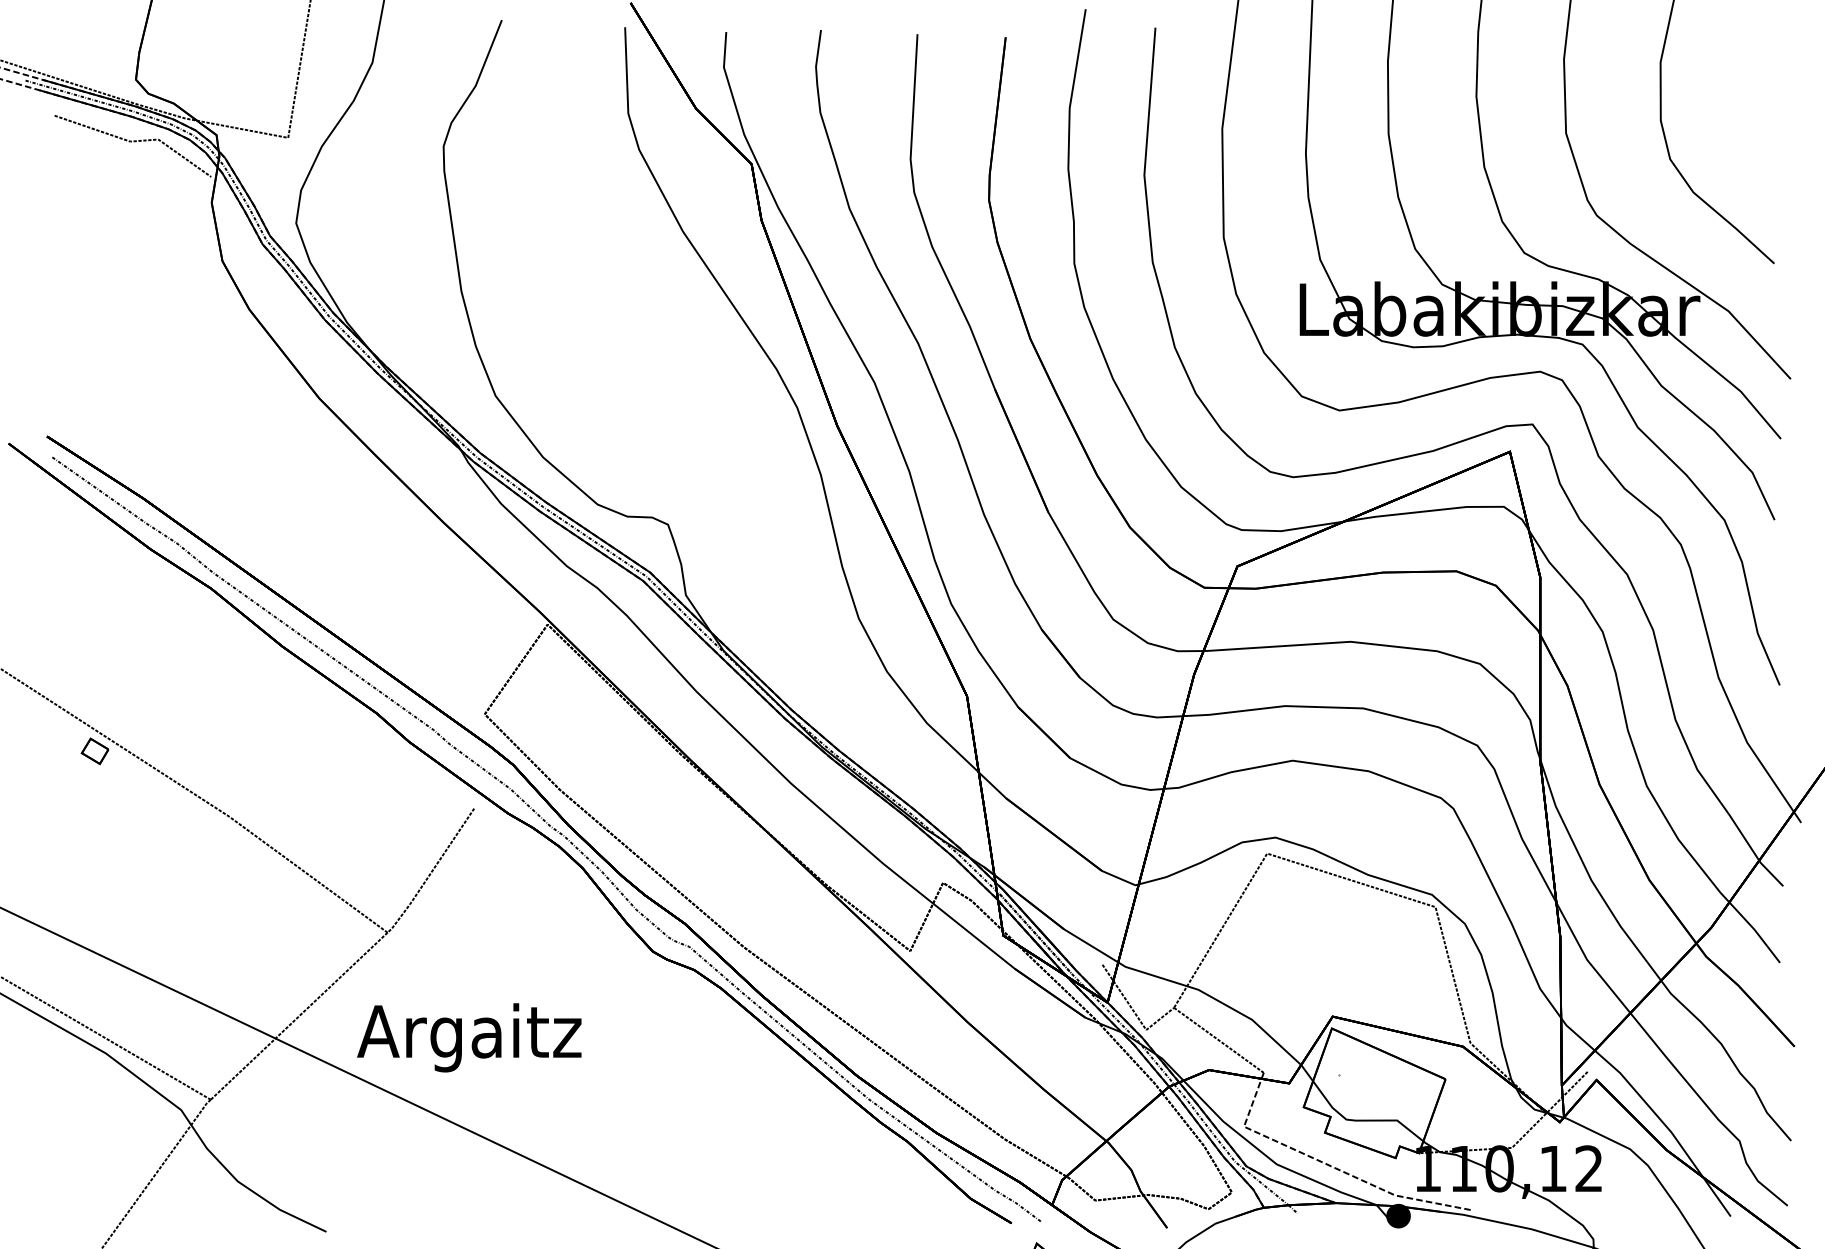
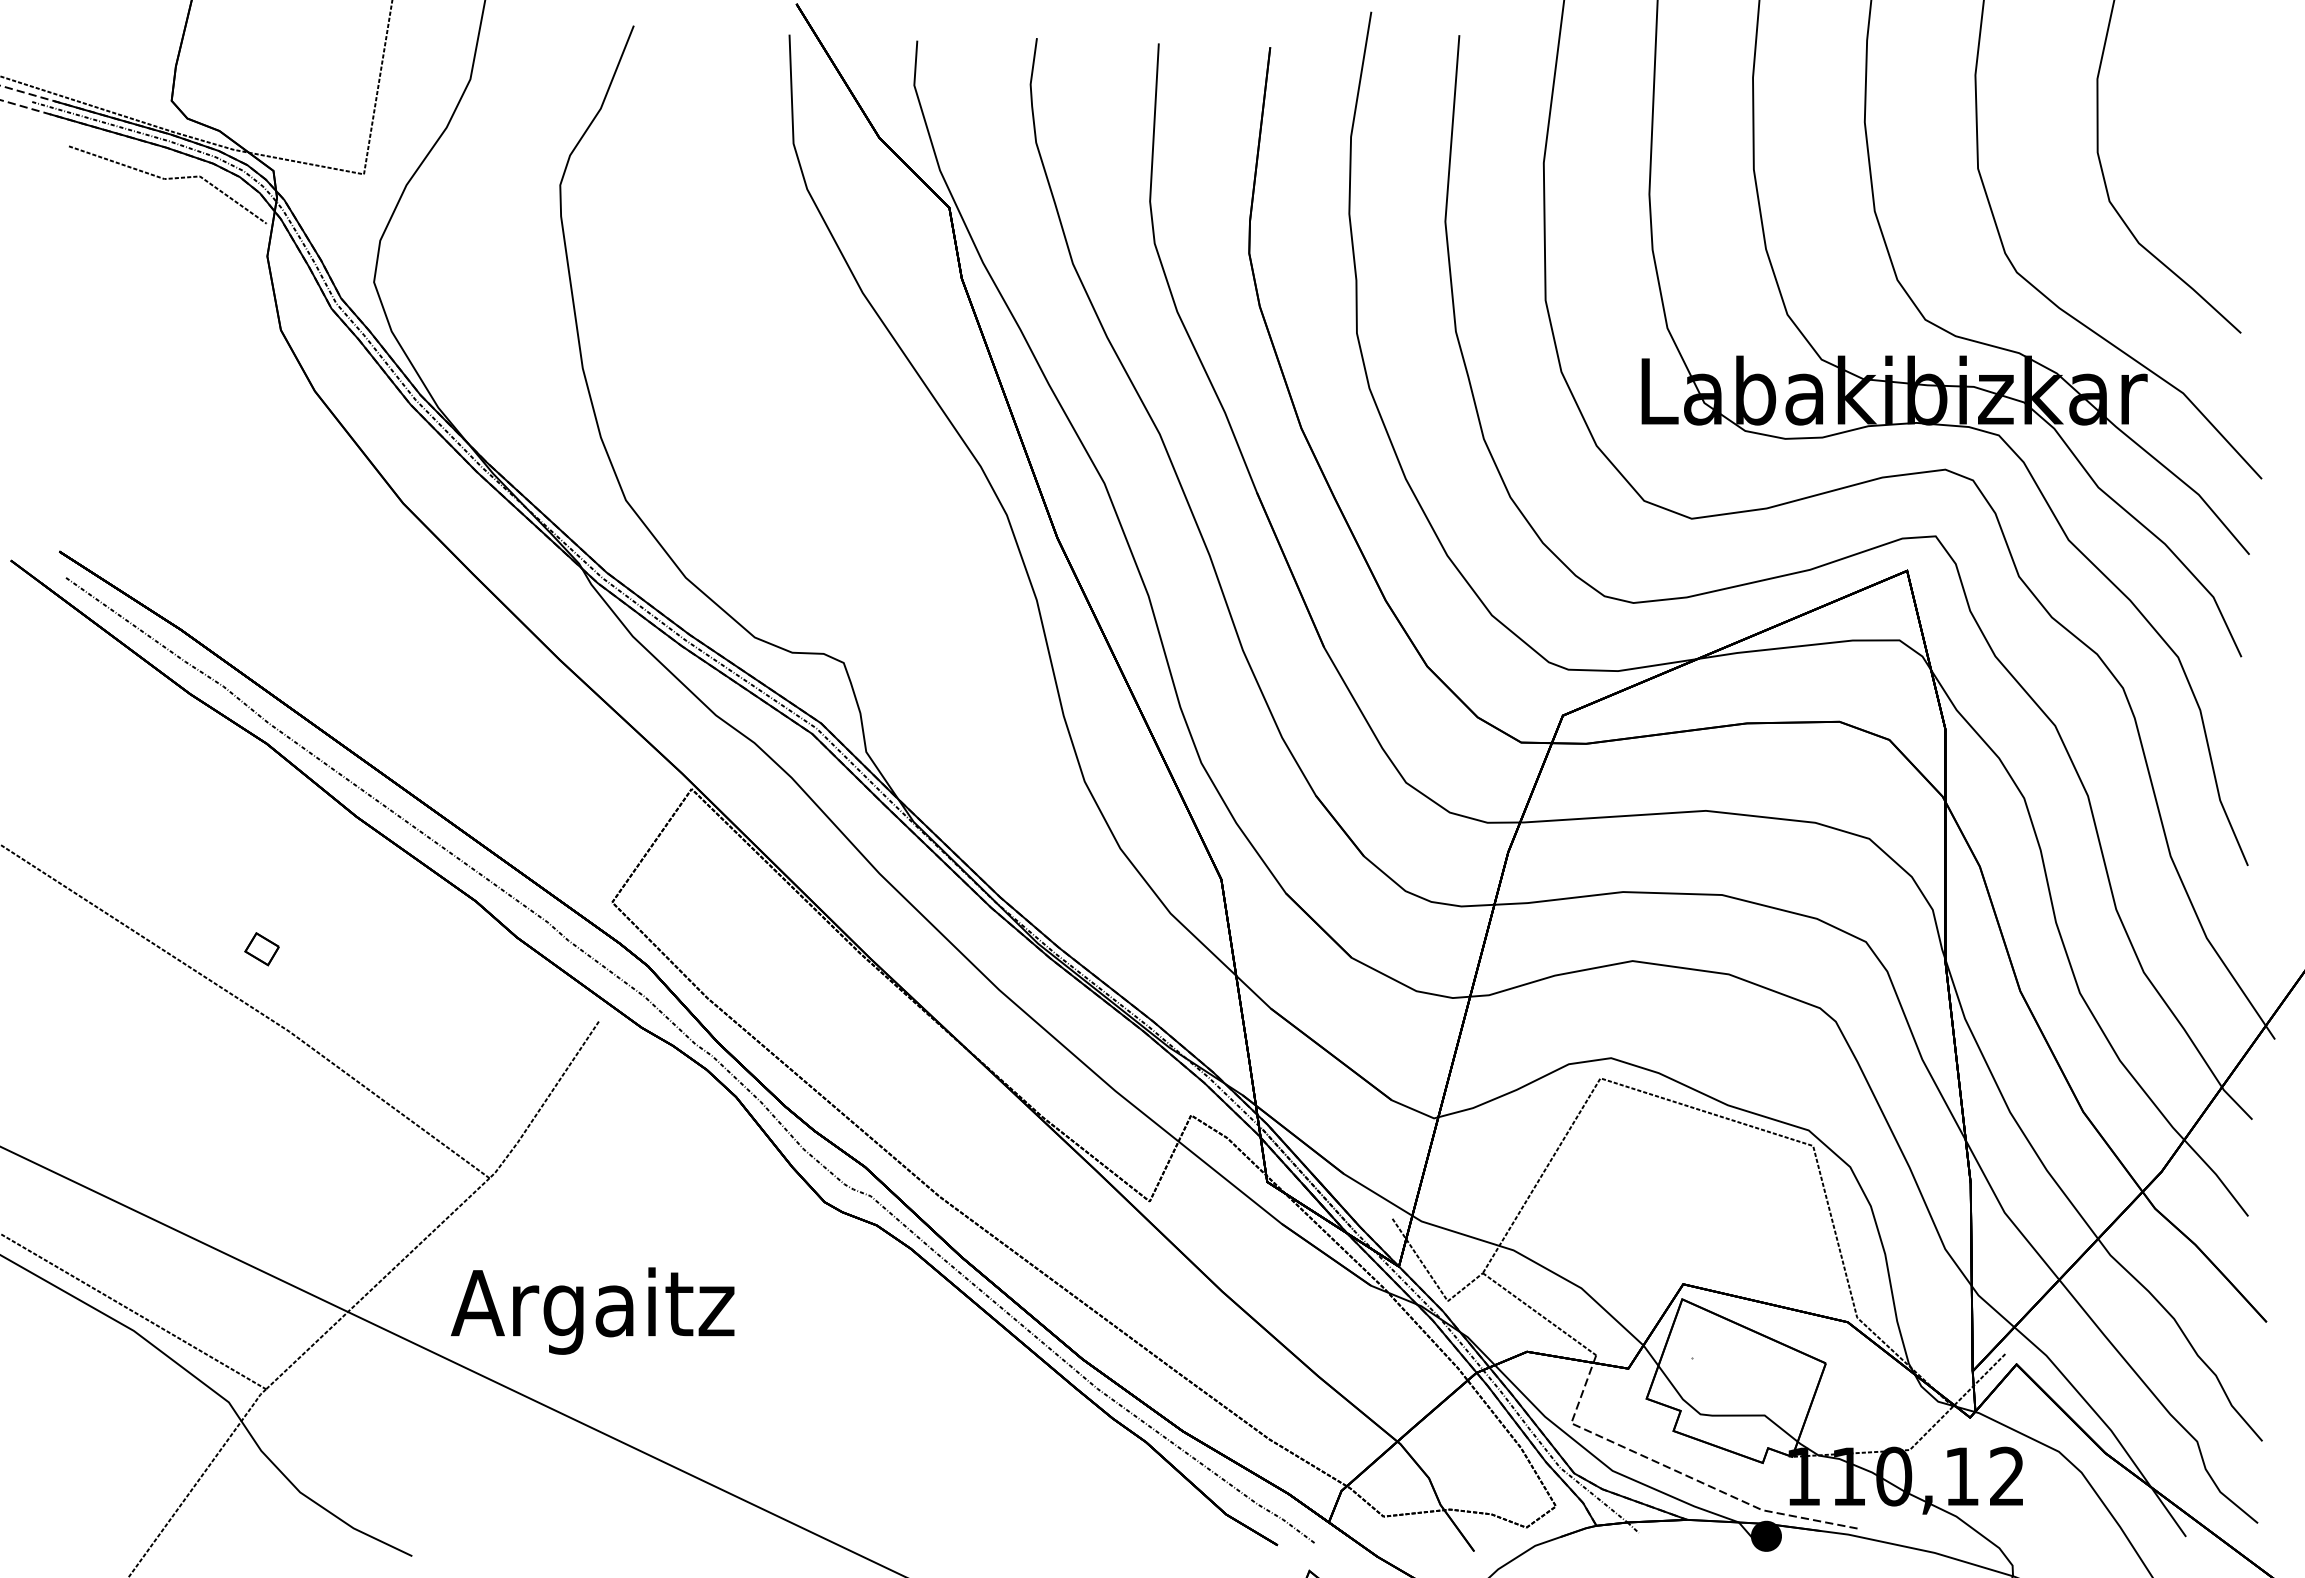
part: (94, 751) -> (261, 949), moved

